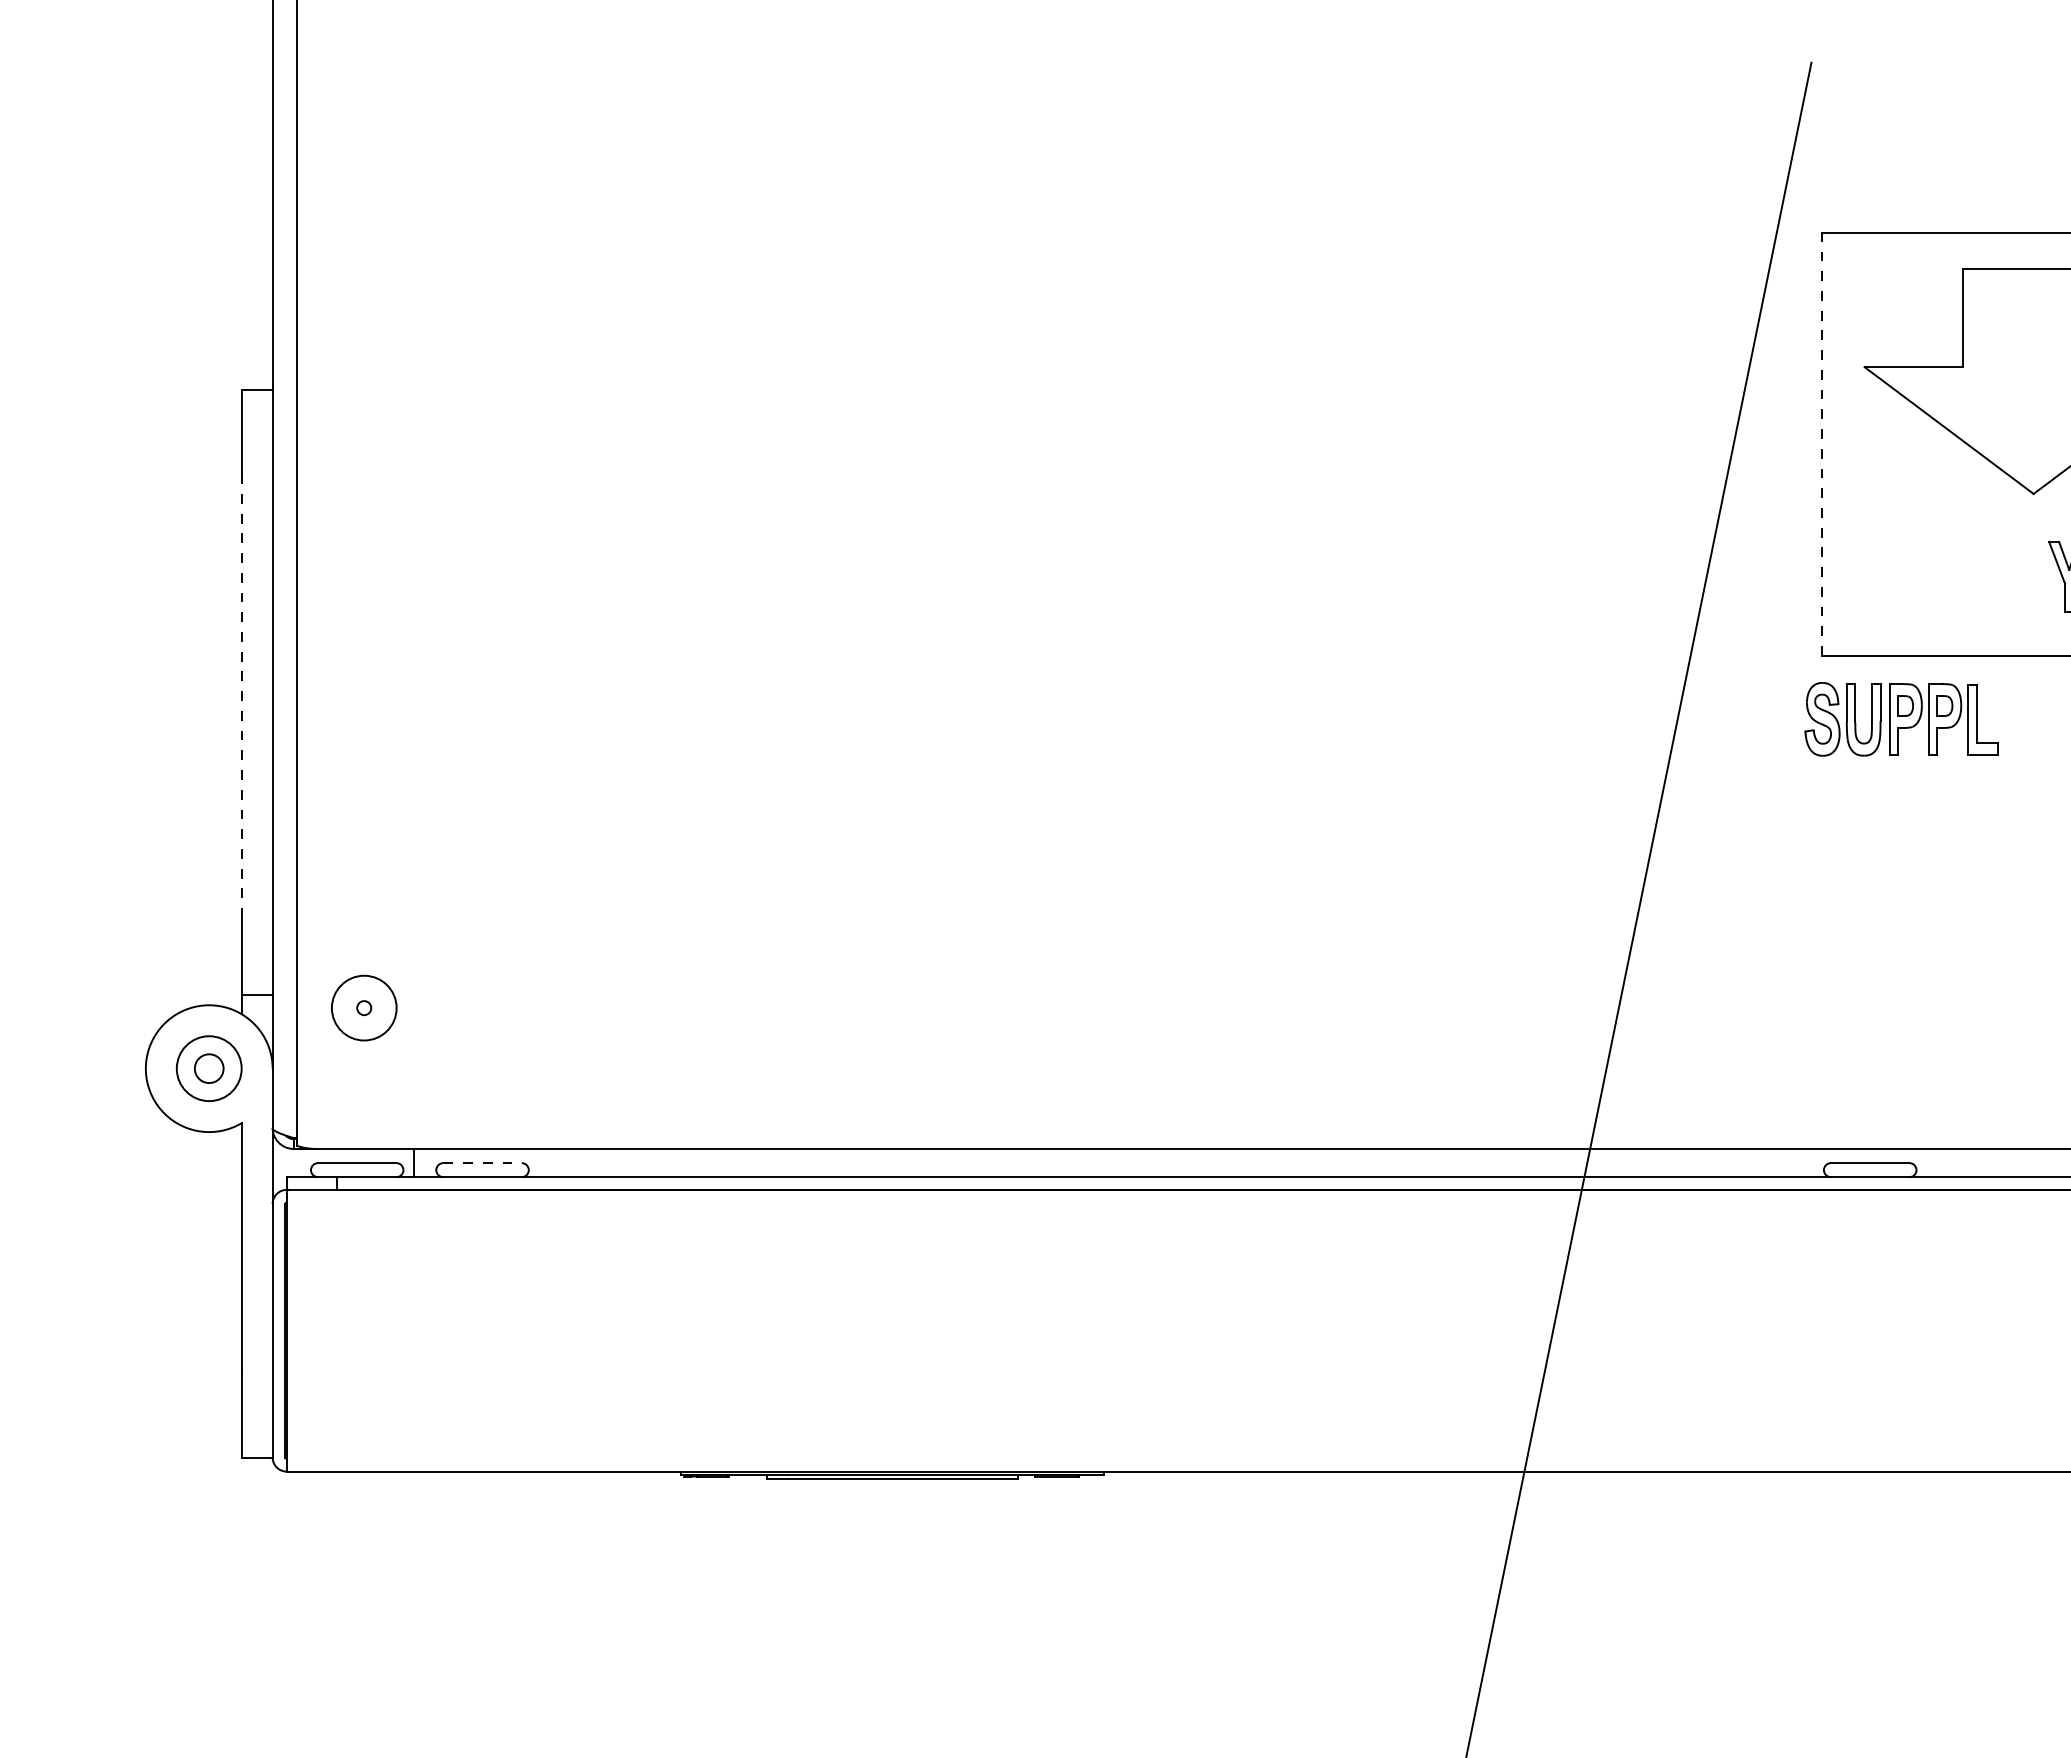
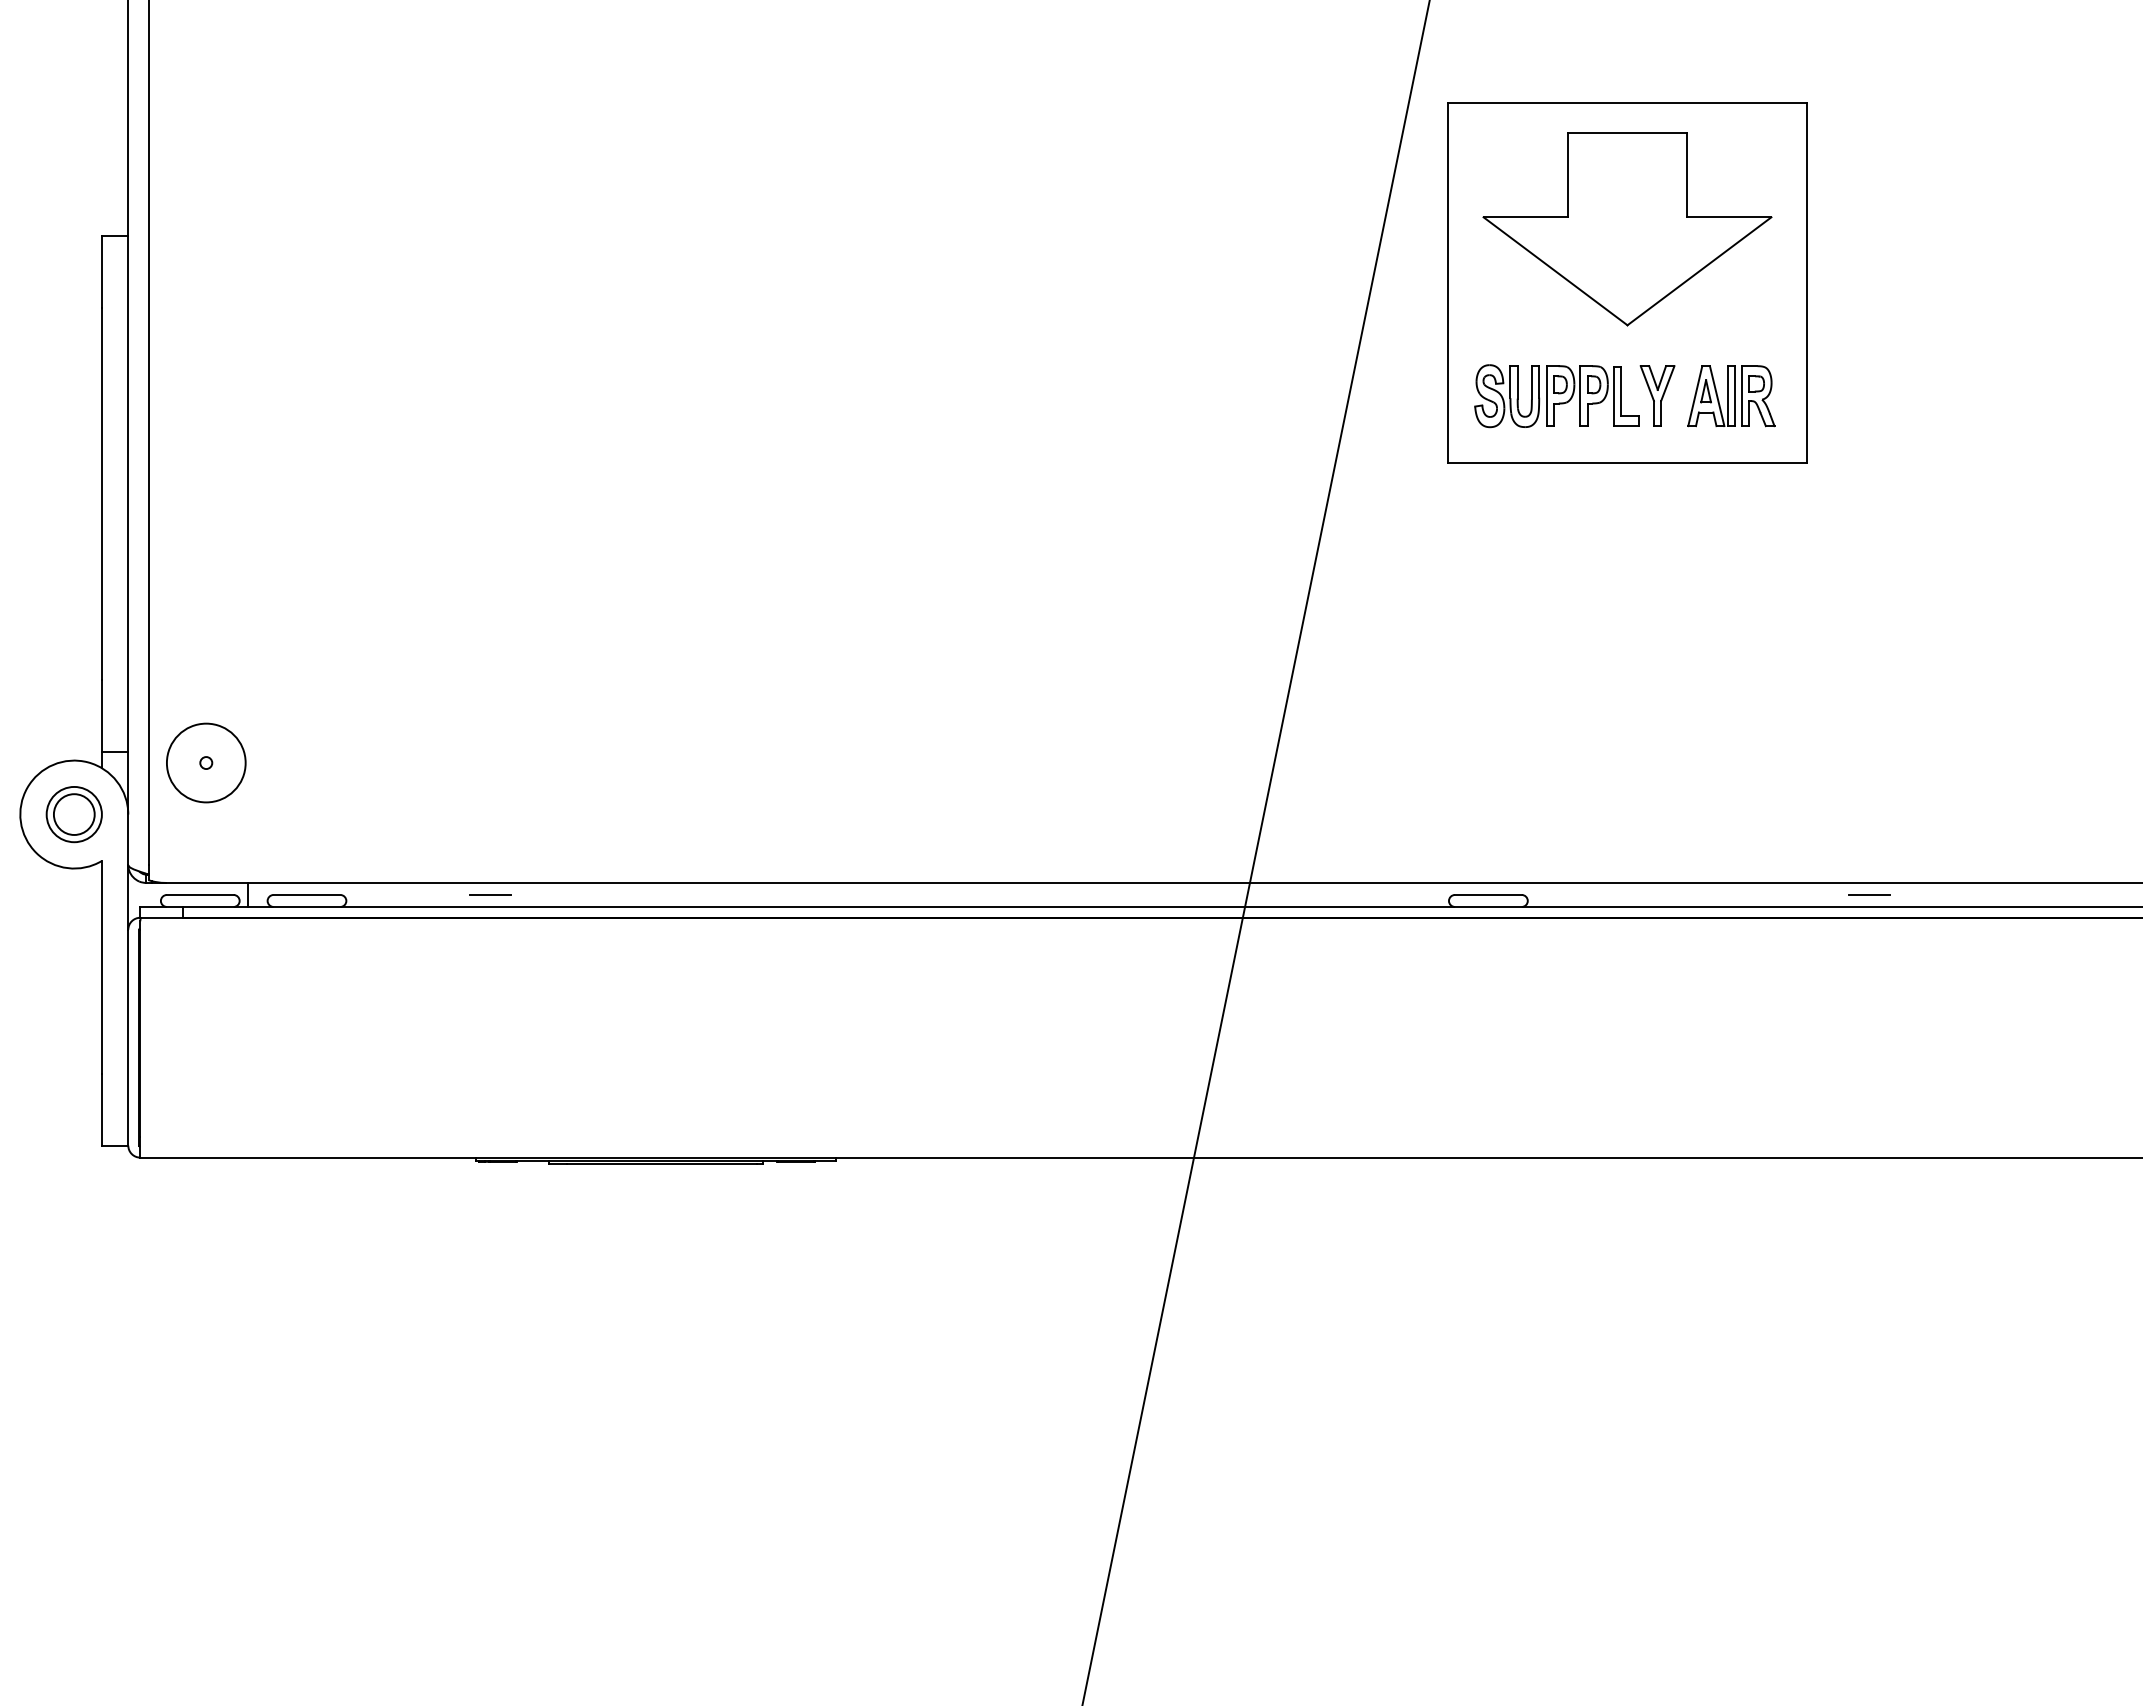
line: (1822, 444) -> (1447, 283), dashed -> solid
line: (242, 692) -> (102, 494), dashed -> solid
part: (1900, 719) -> (1556, 396), moved
circle: (363, 1007) -> (205, 762), size x1.43
circle: (208, 1068) -> (73, 814), size x1.67
line: (483, 1162) -> (307, 894), dashed -> solid
line: (698, 1162) -> (490, 894), added

